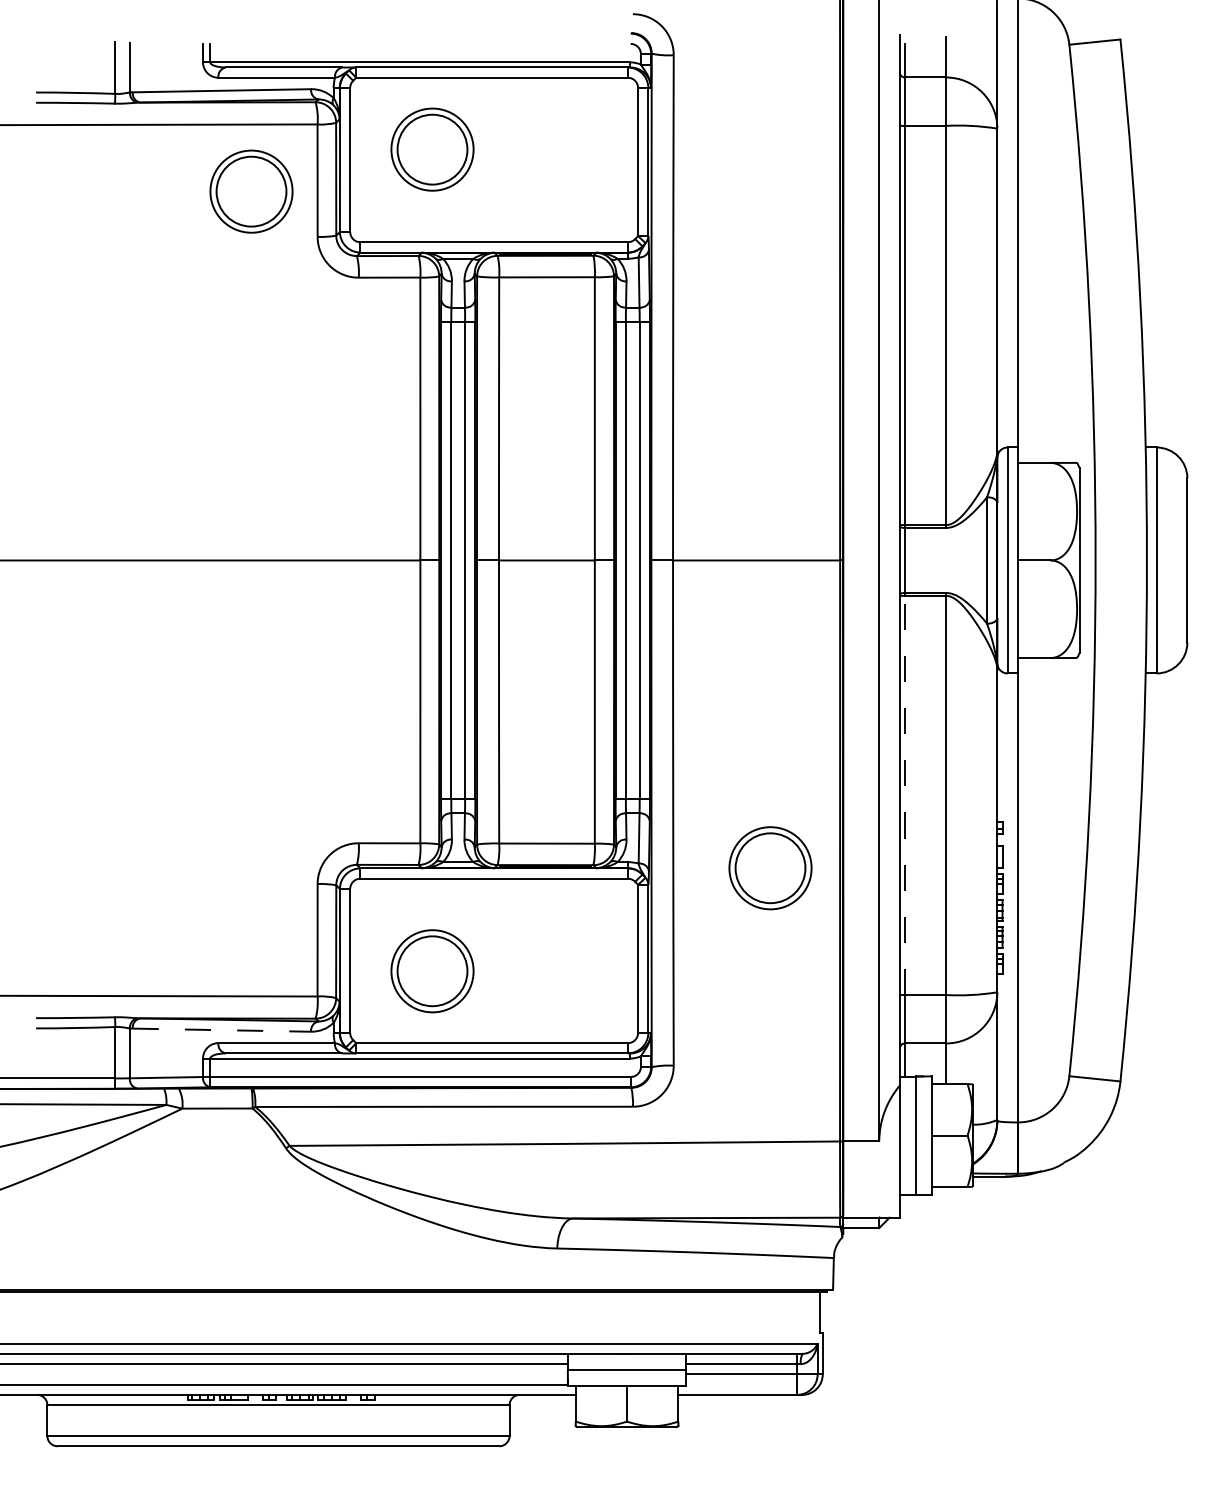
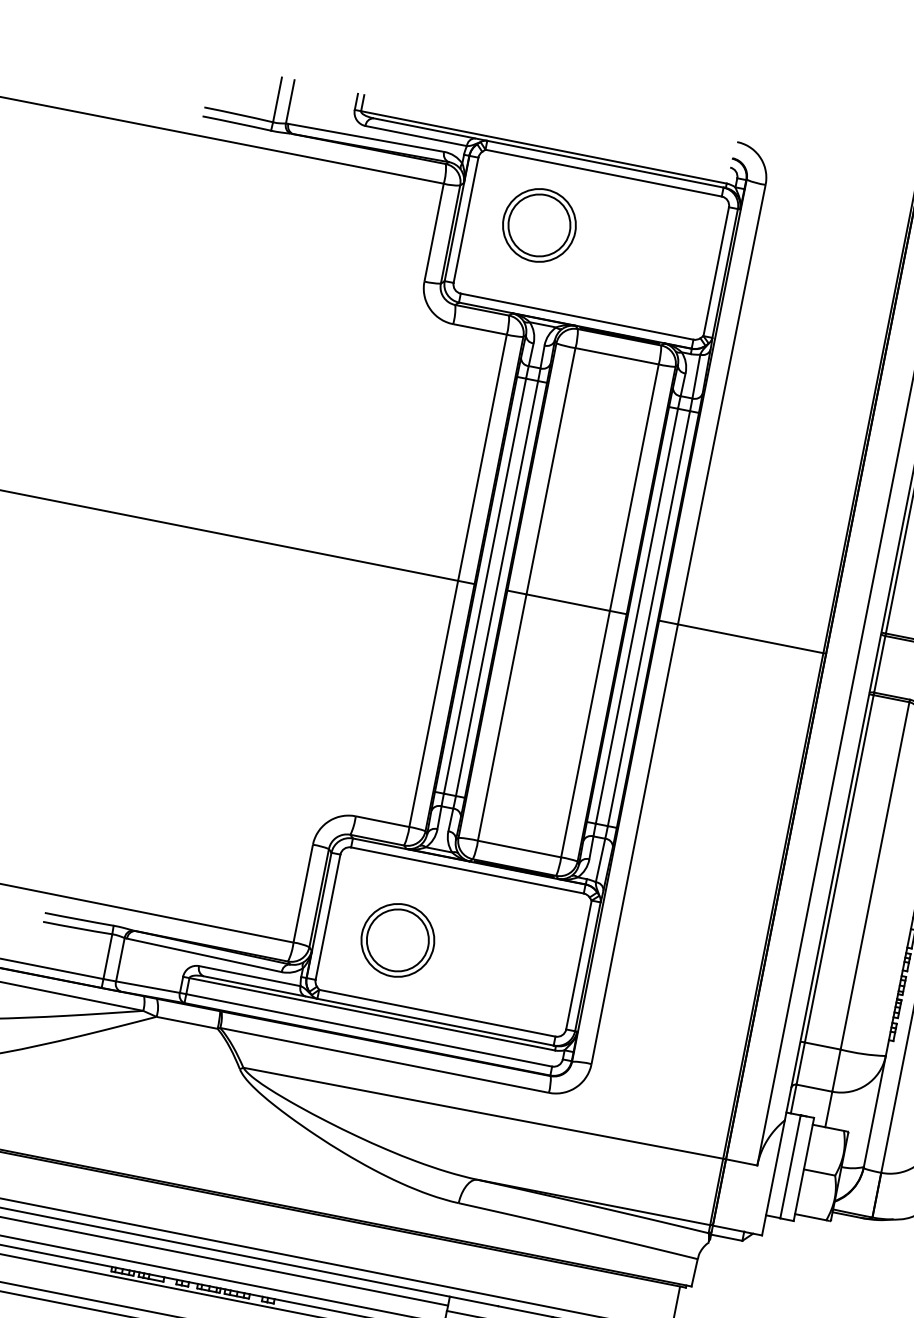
part: (251, 191) -> (374, 230), removed
line: (904, 795) -> (838, 868), dashed -> solid
part: (770, 868) -> (709, 909), removed
line: (222, 1030) -> (204, 955), dashed -> solid

